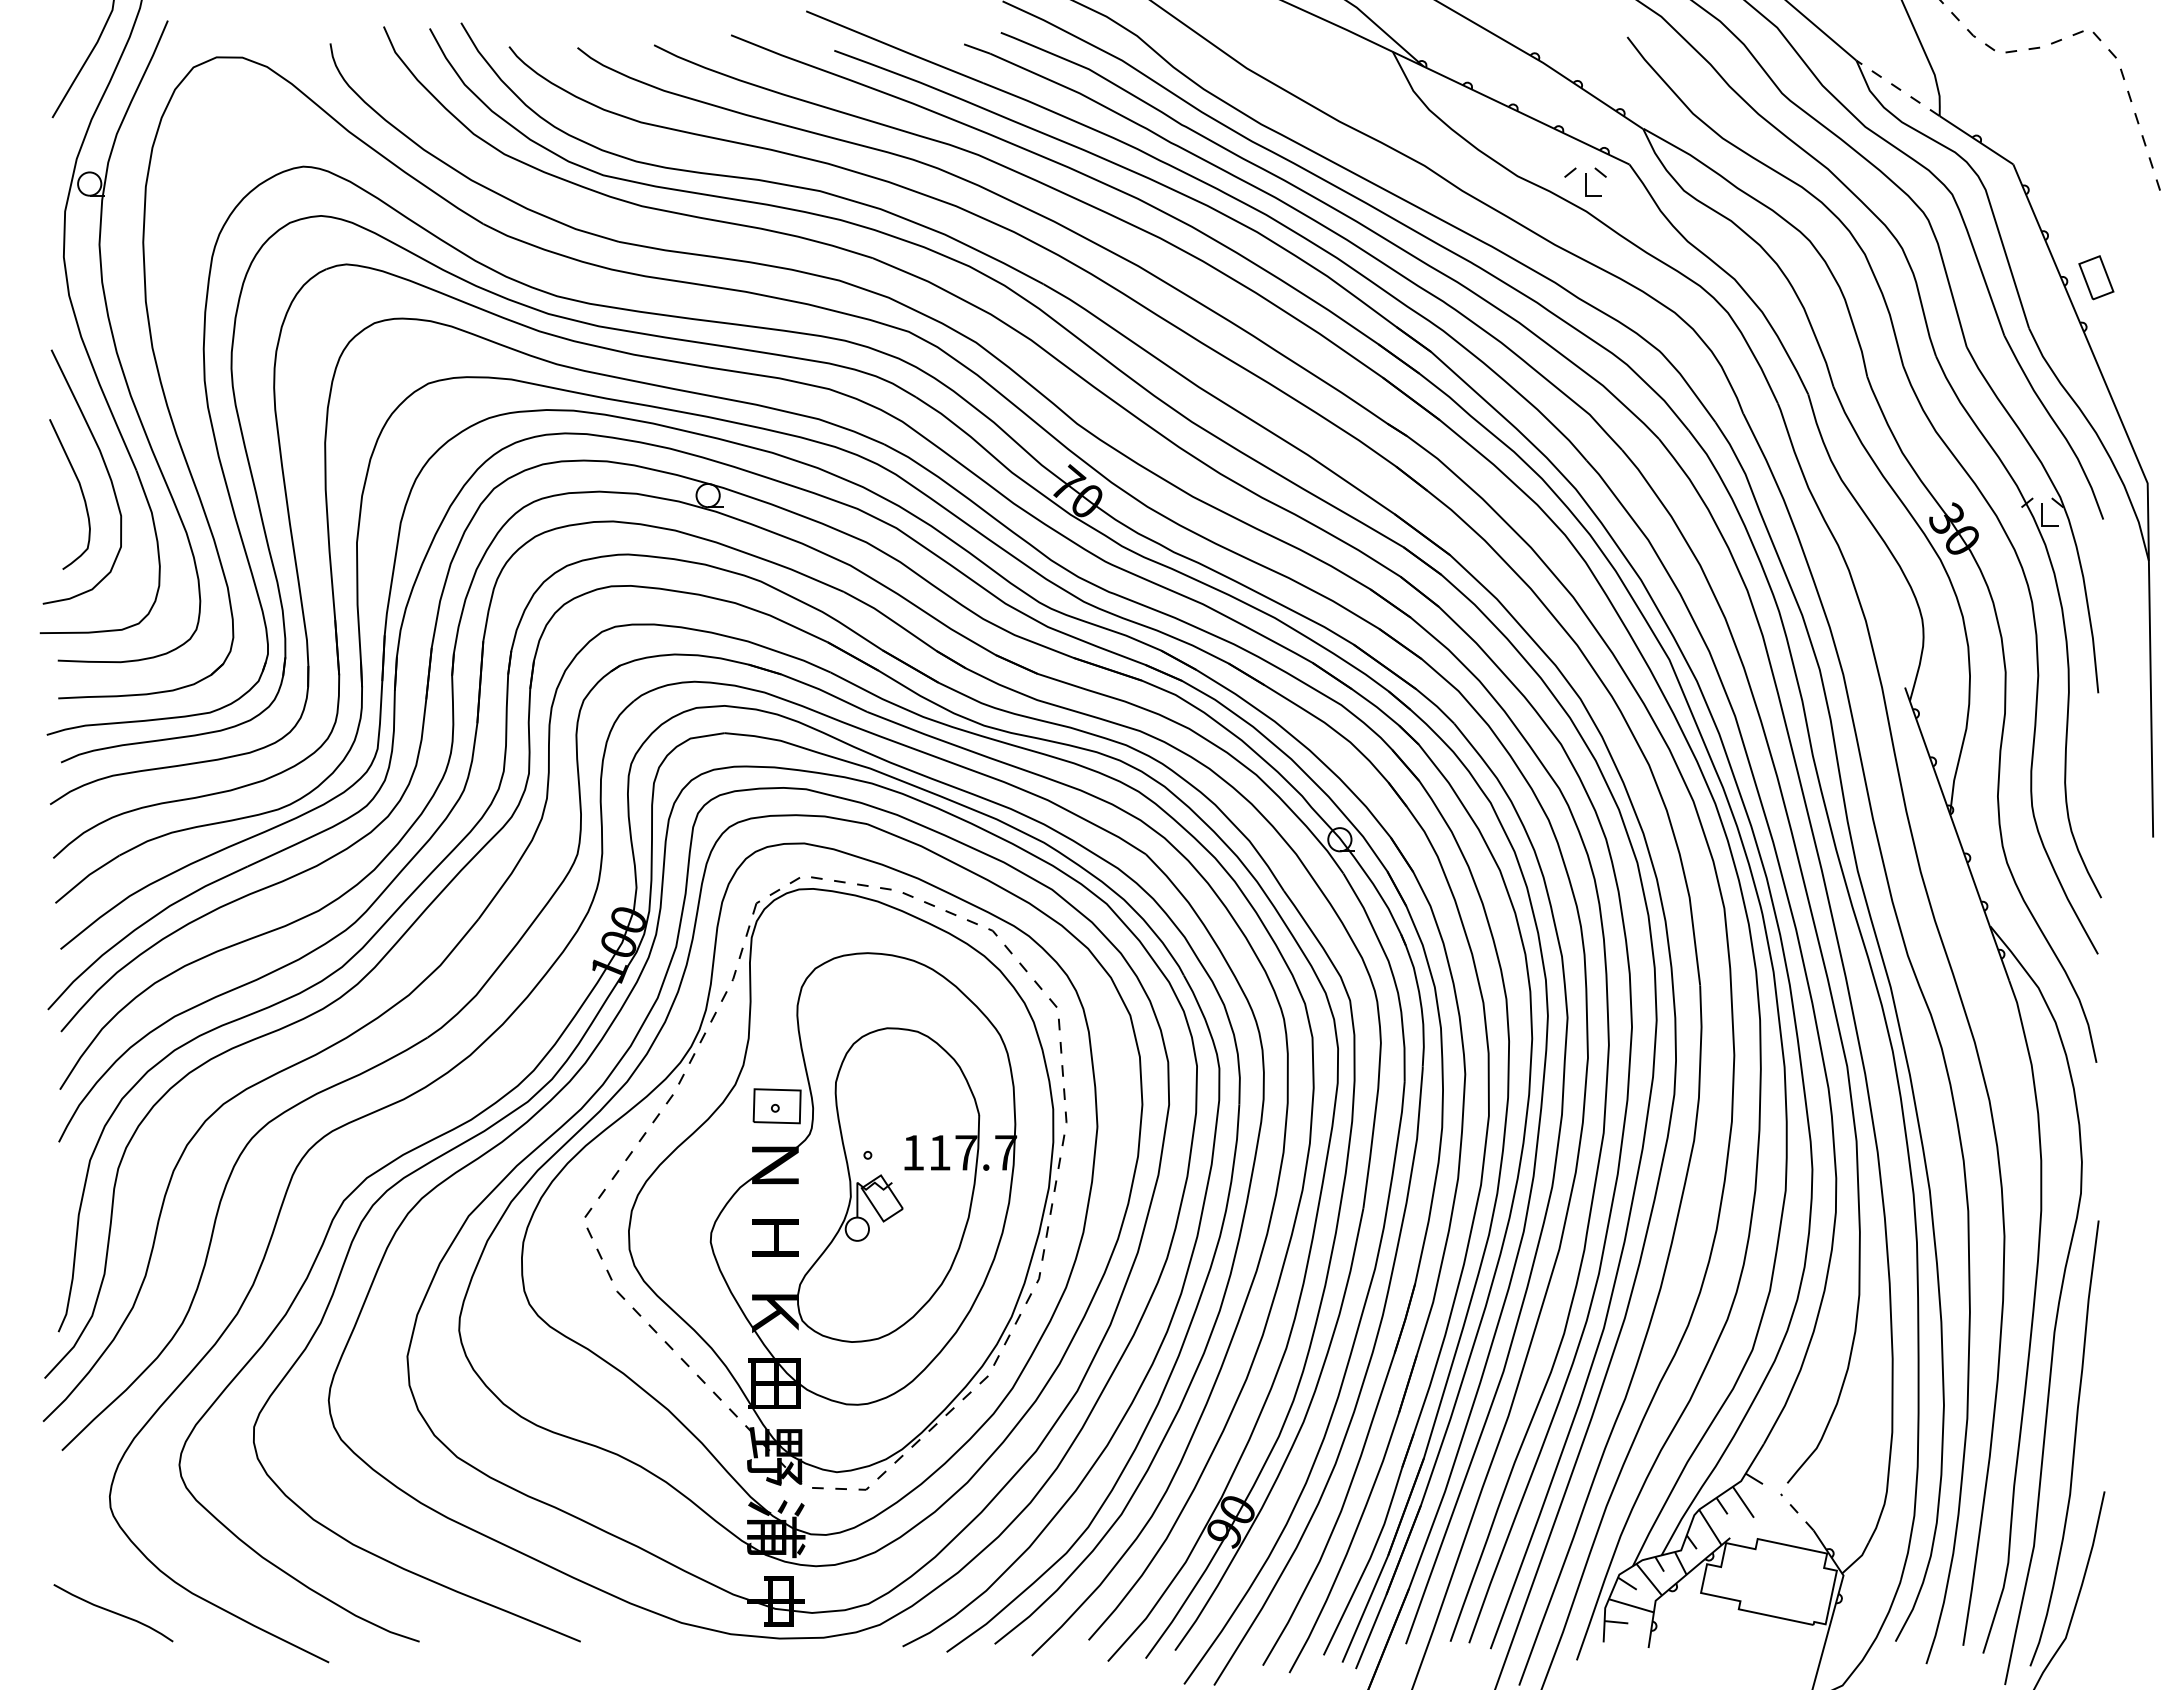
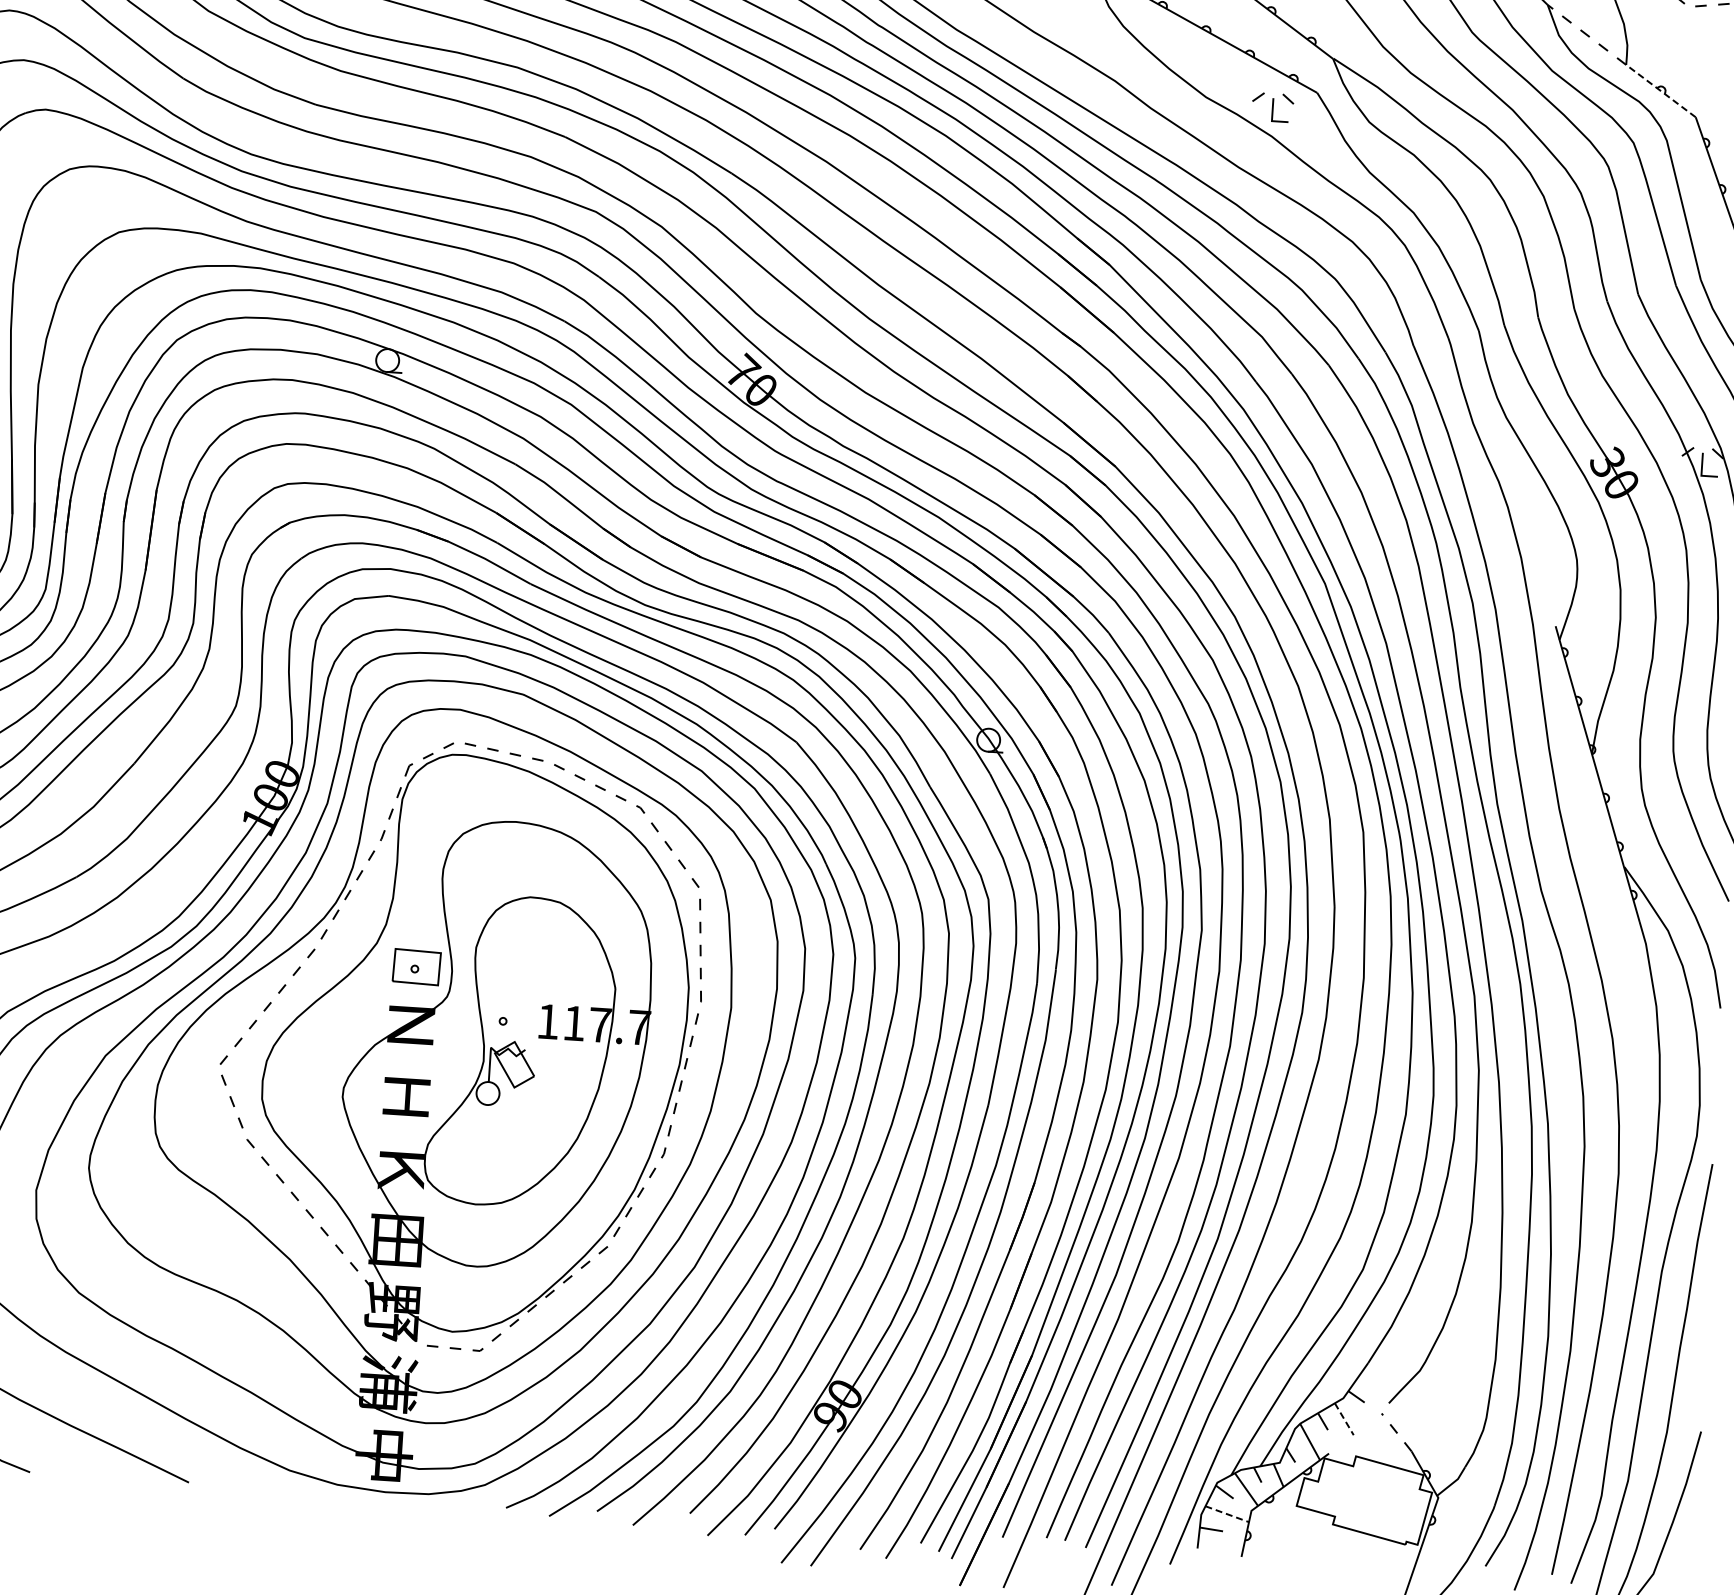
line: (1976, 140) -> (1660, 91), solid -> dashed
line: (1743, 1502) -> (1344, 1419), solid -> dashed
line: (1631, 1605) -> (1227, 1513), solid -> dashed

